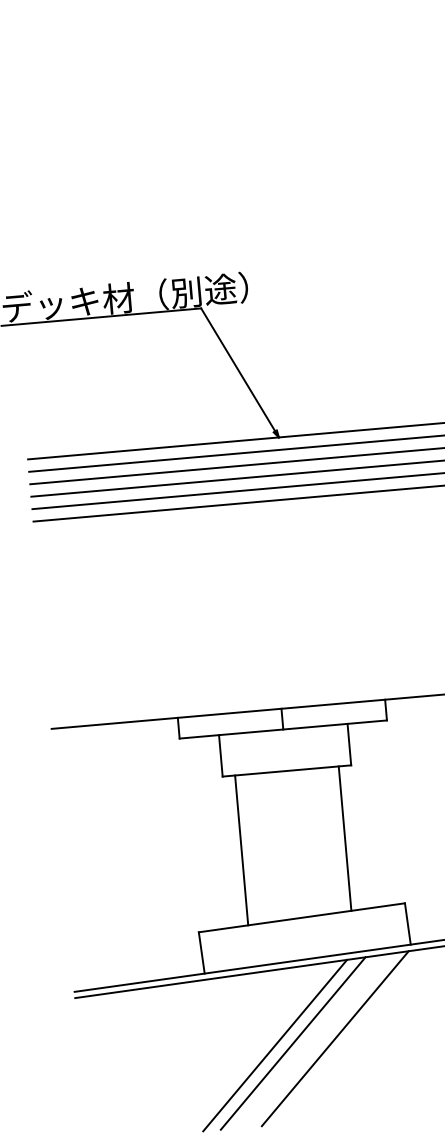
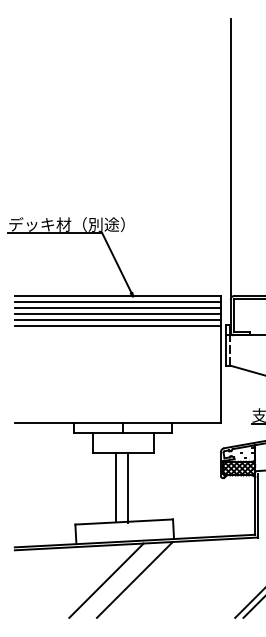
line: (344, 838) -> (115, 486), moved
line: (240, 849) -> (127, 487), moved
line: (292, 1043) -> (114, 580), removed

